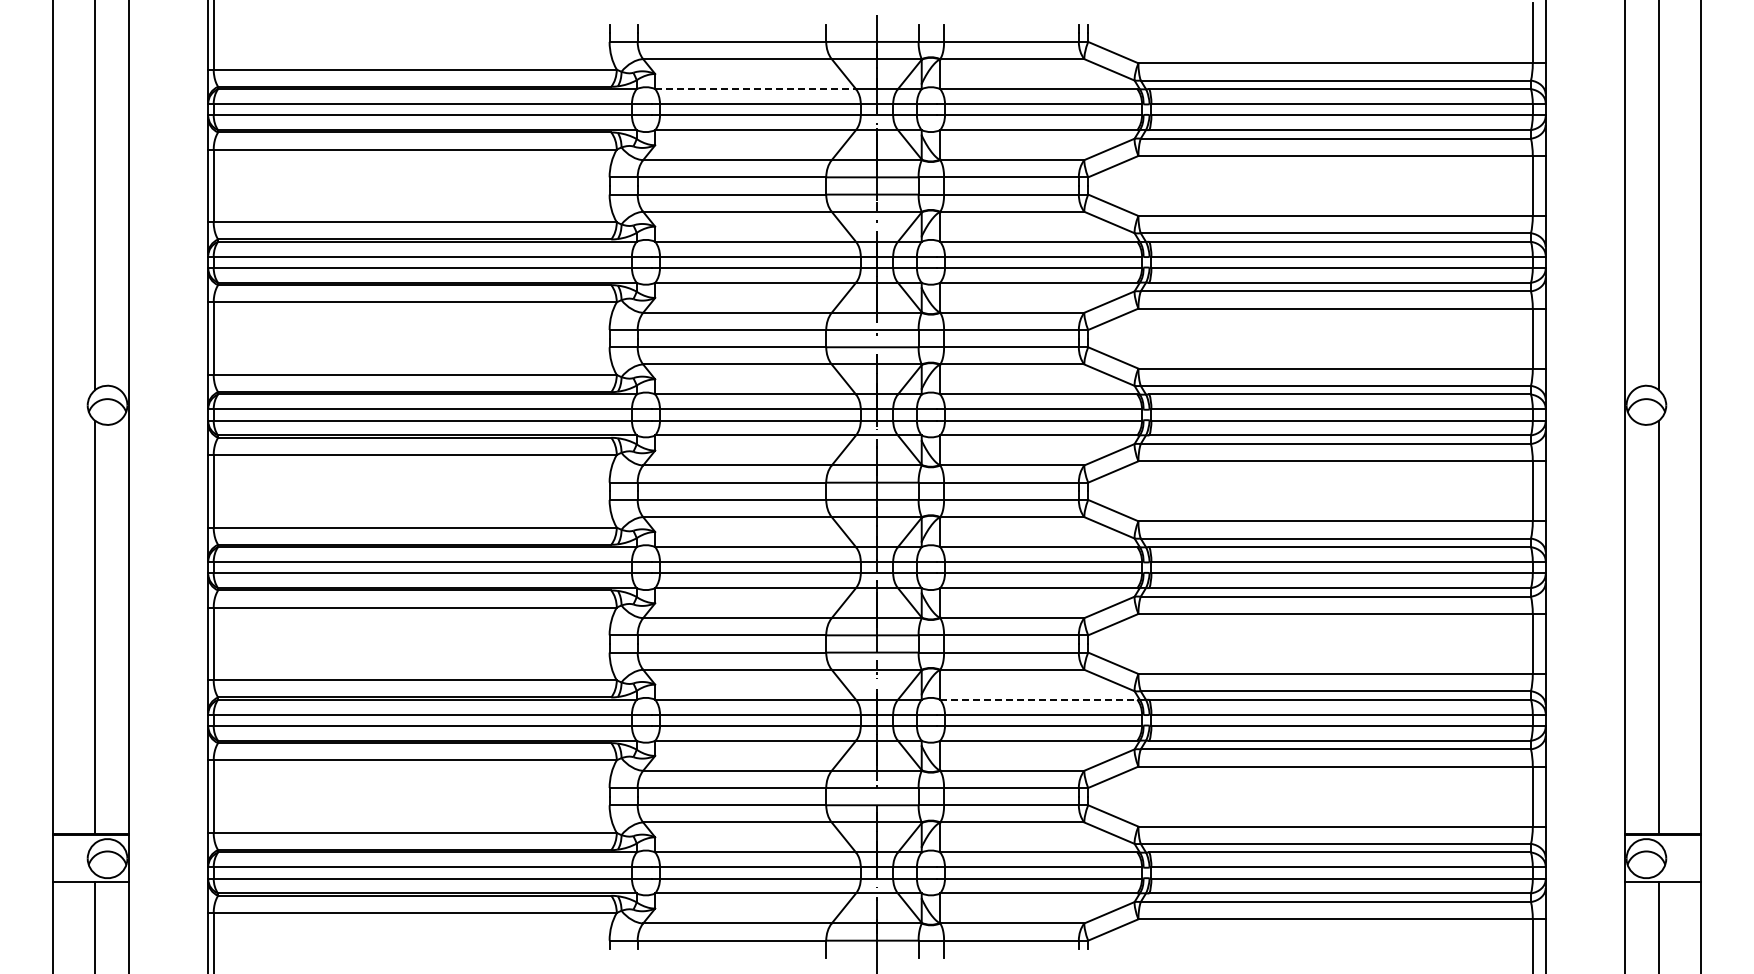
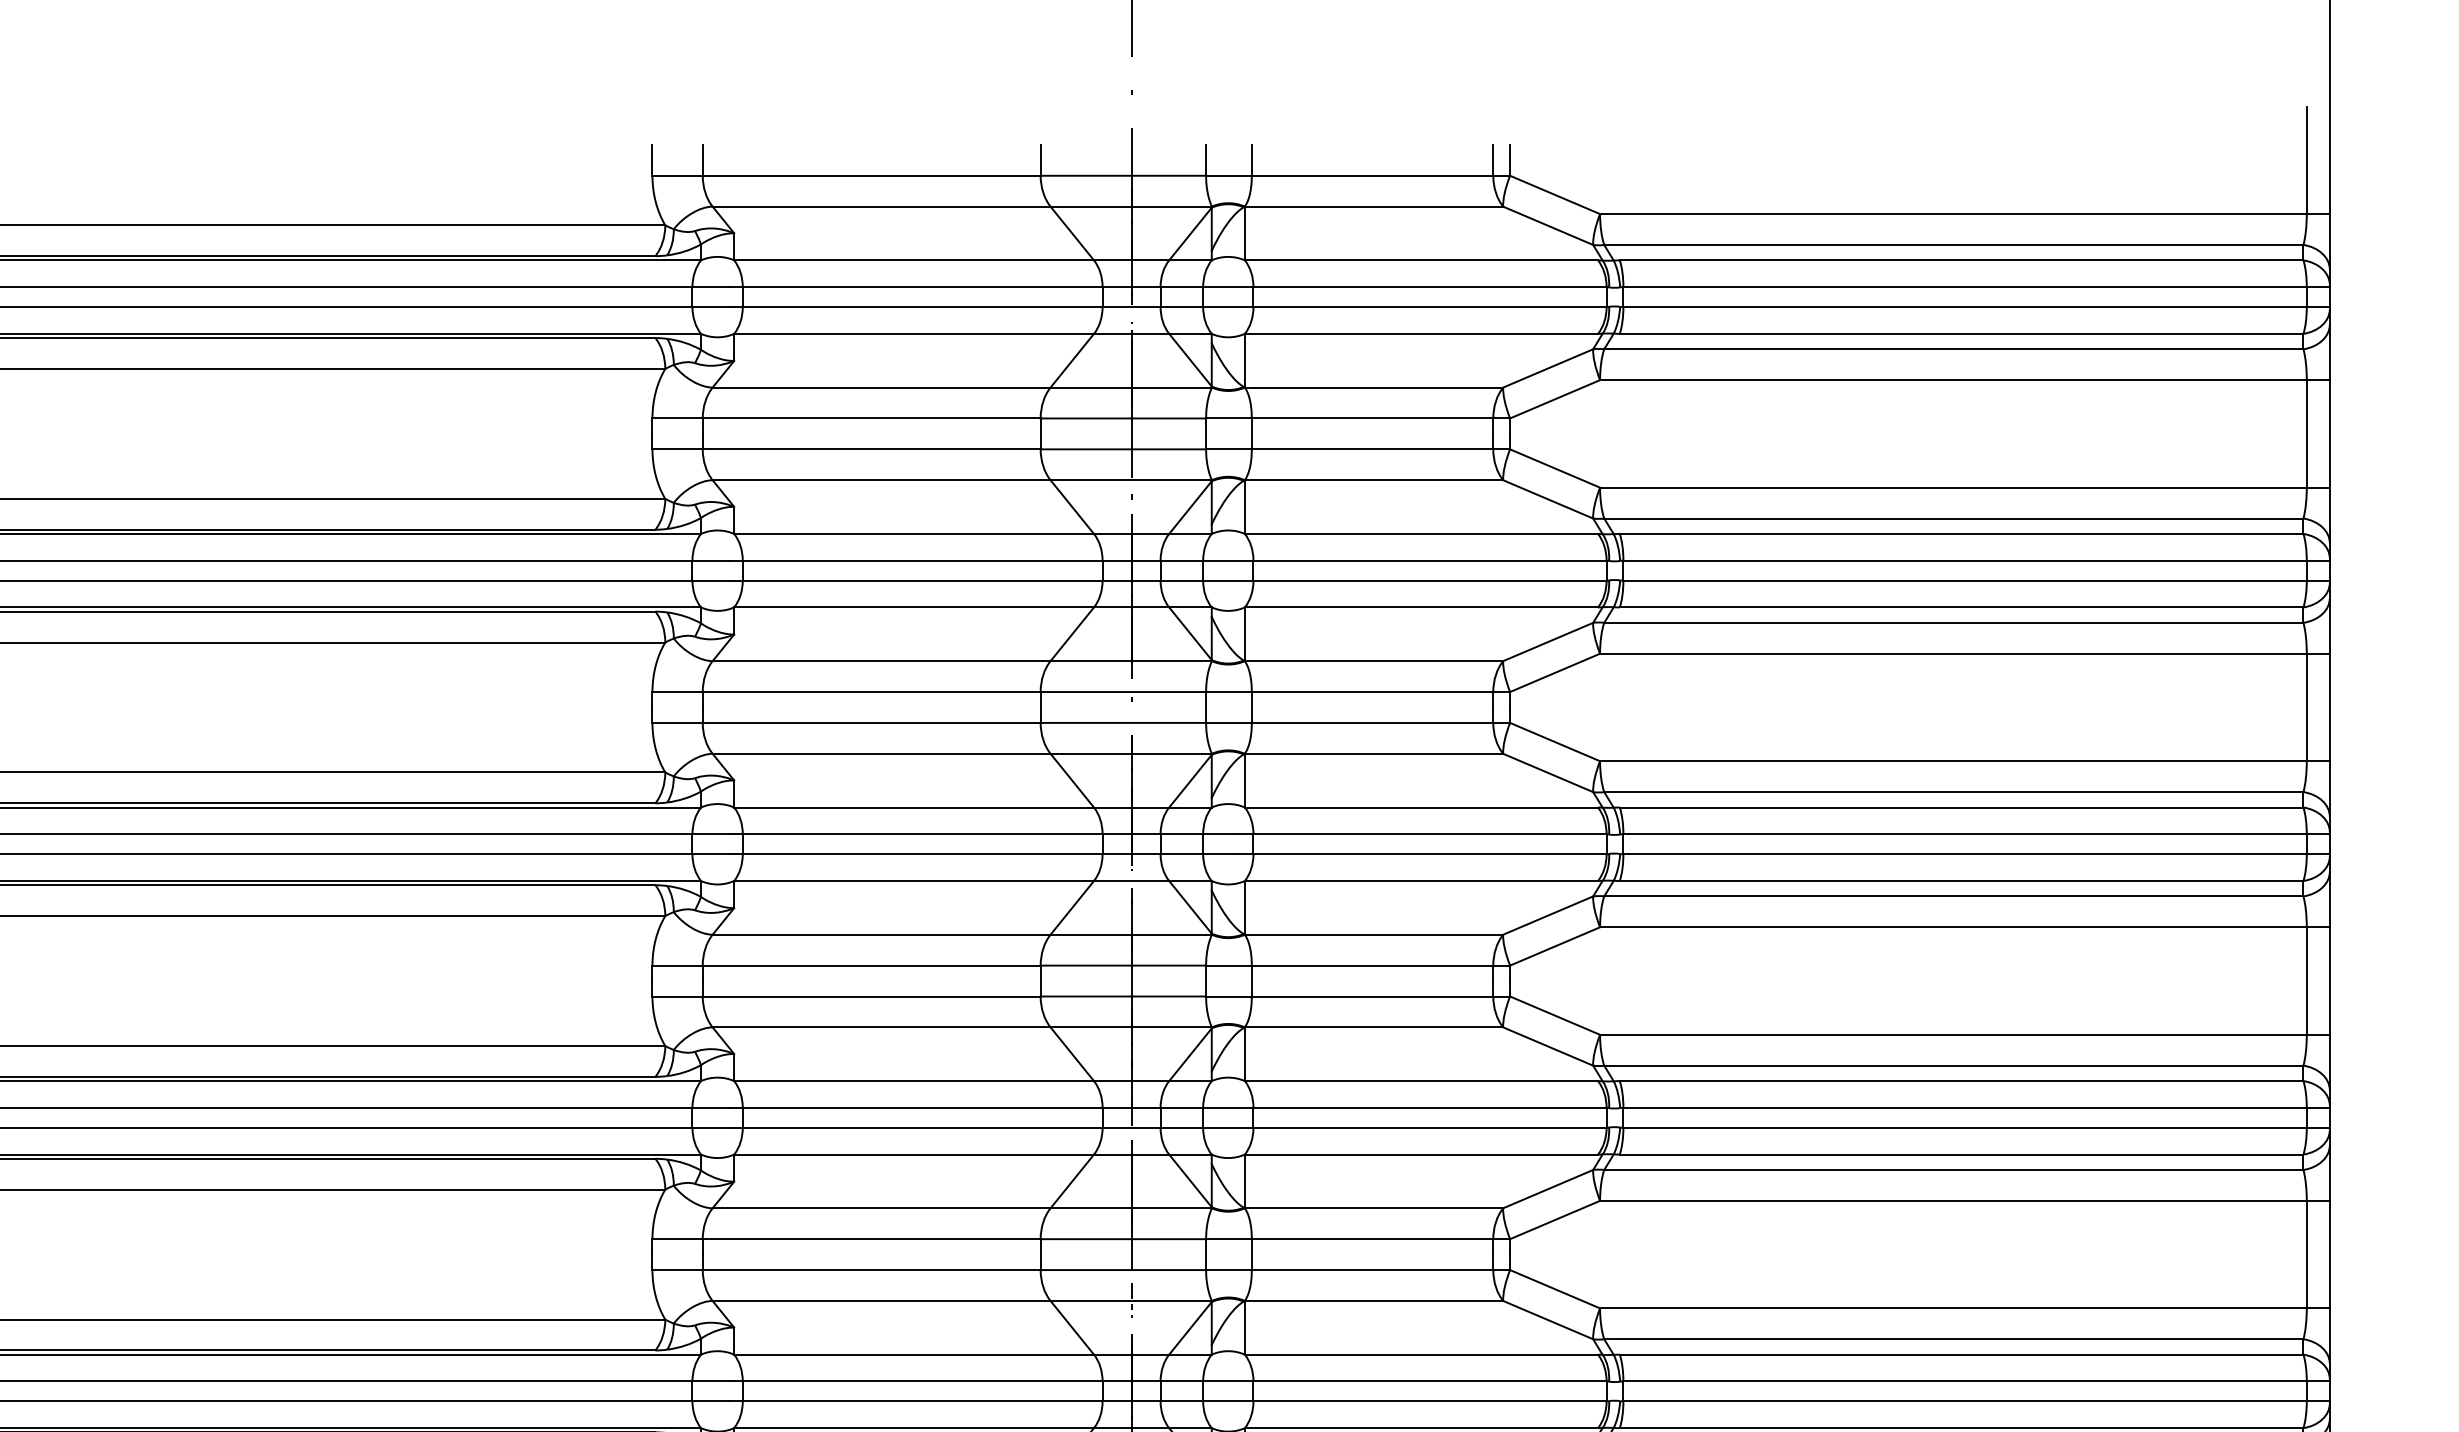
line: (756, 89) -> (915, 261), dashed -> solid
line: (1038, 699) -> (1421, 1354), dashed -> solid

